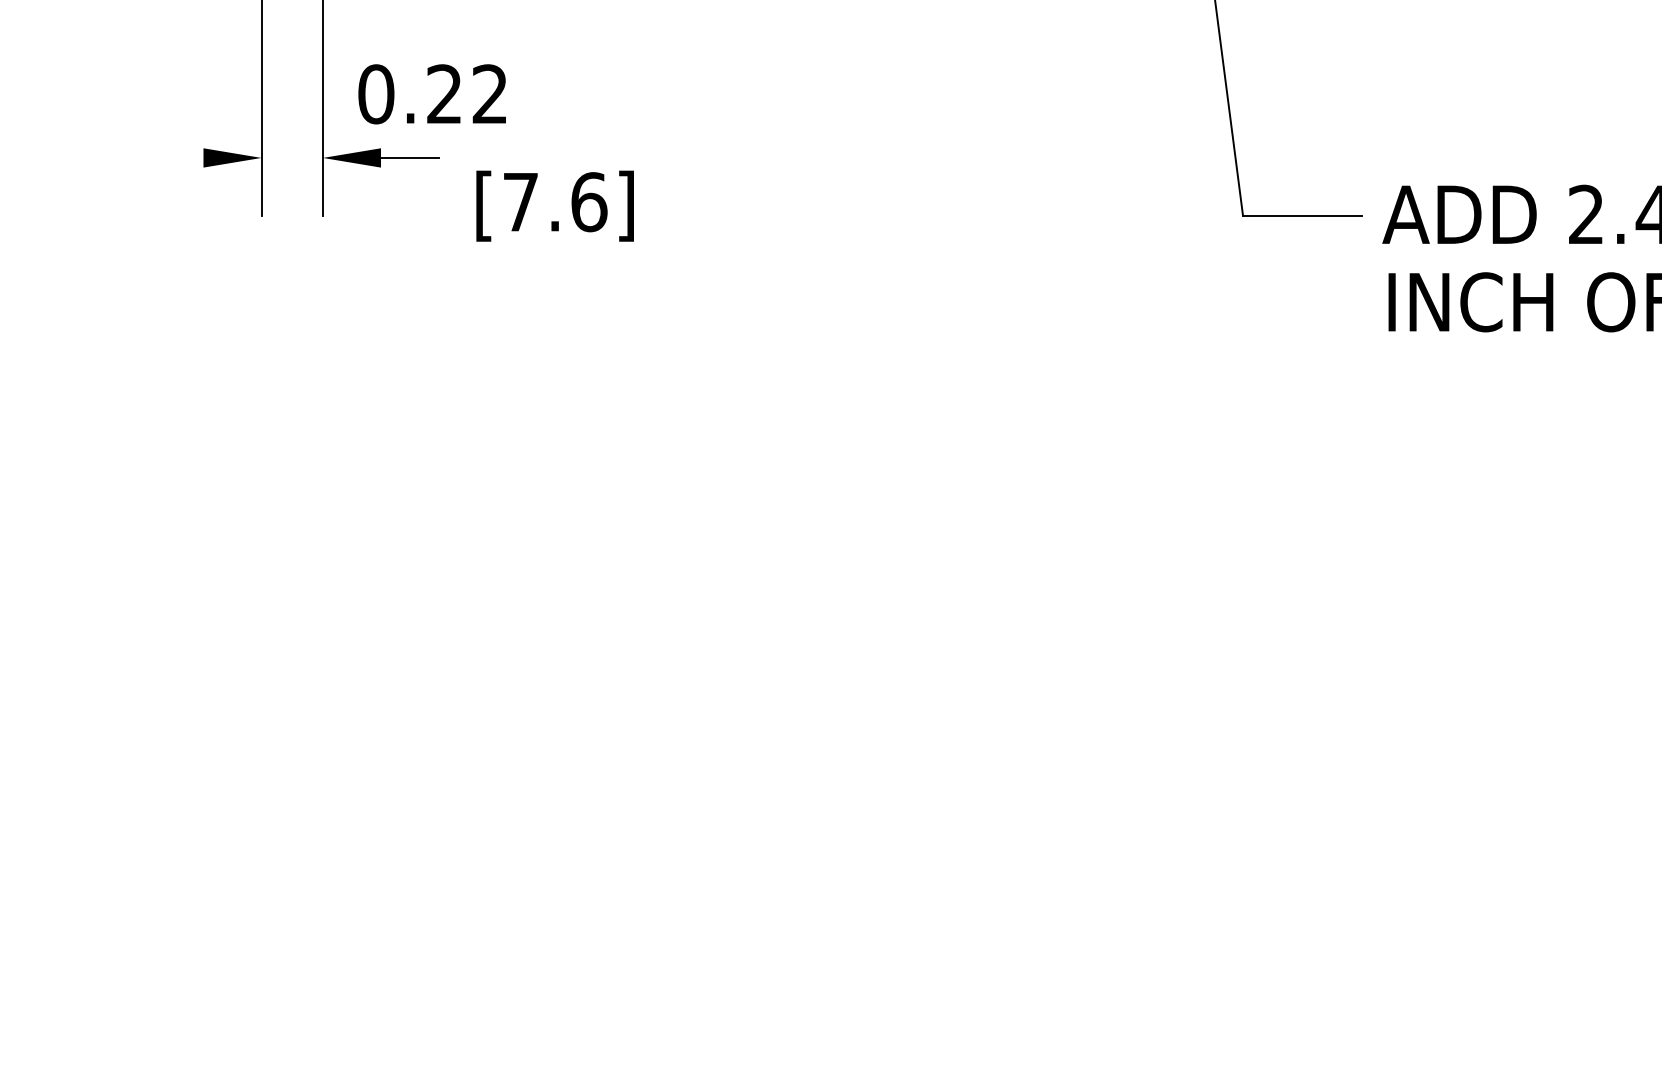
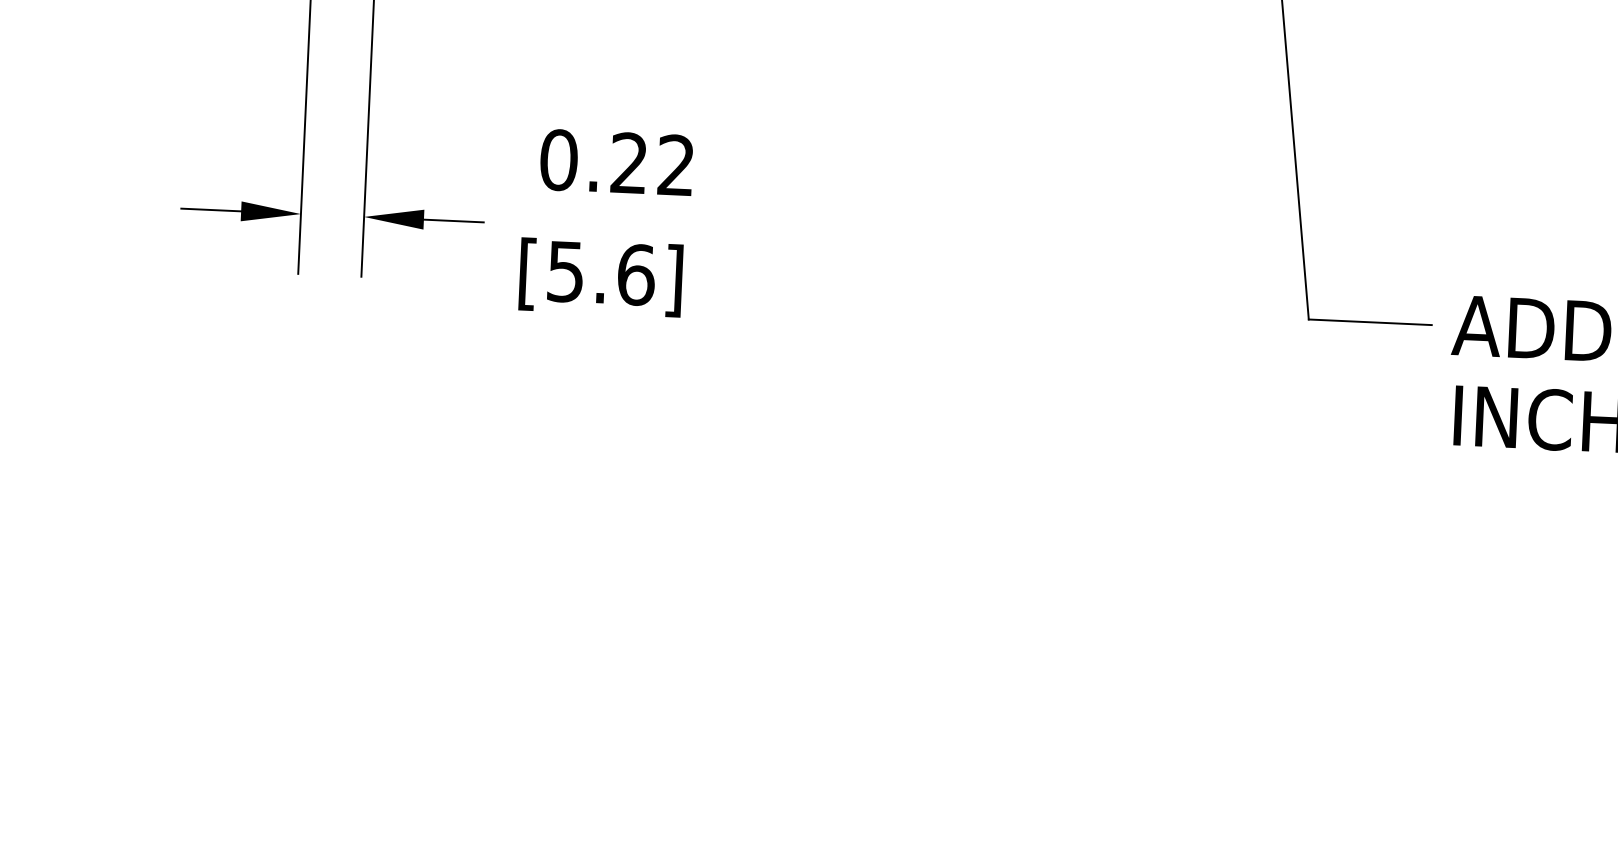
text: (431, 94) -> (615, 162), moved
line: (174, 157) -> (211, 209), added
text: (520, 202) -> (565, 272), [7.6] -> [5.6]

